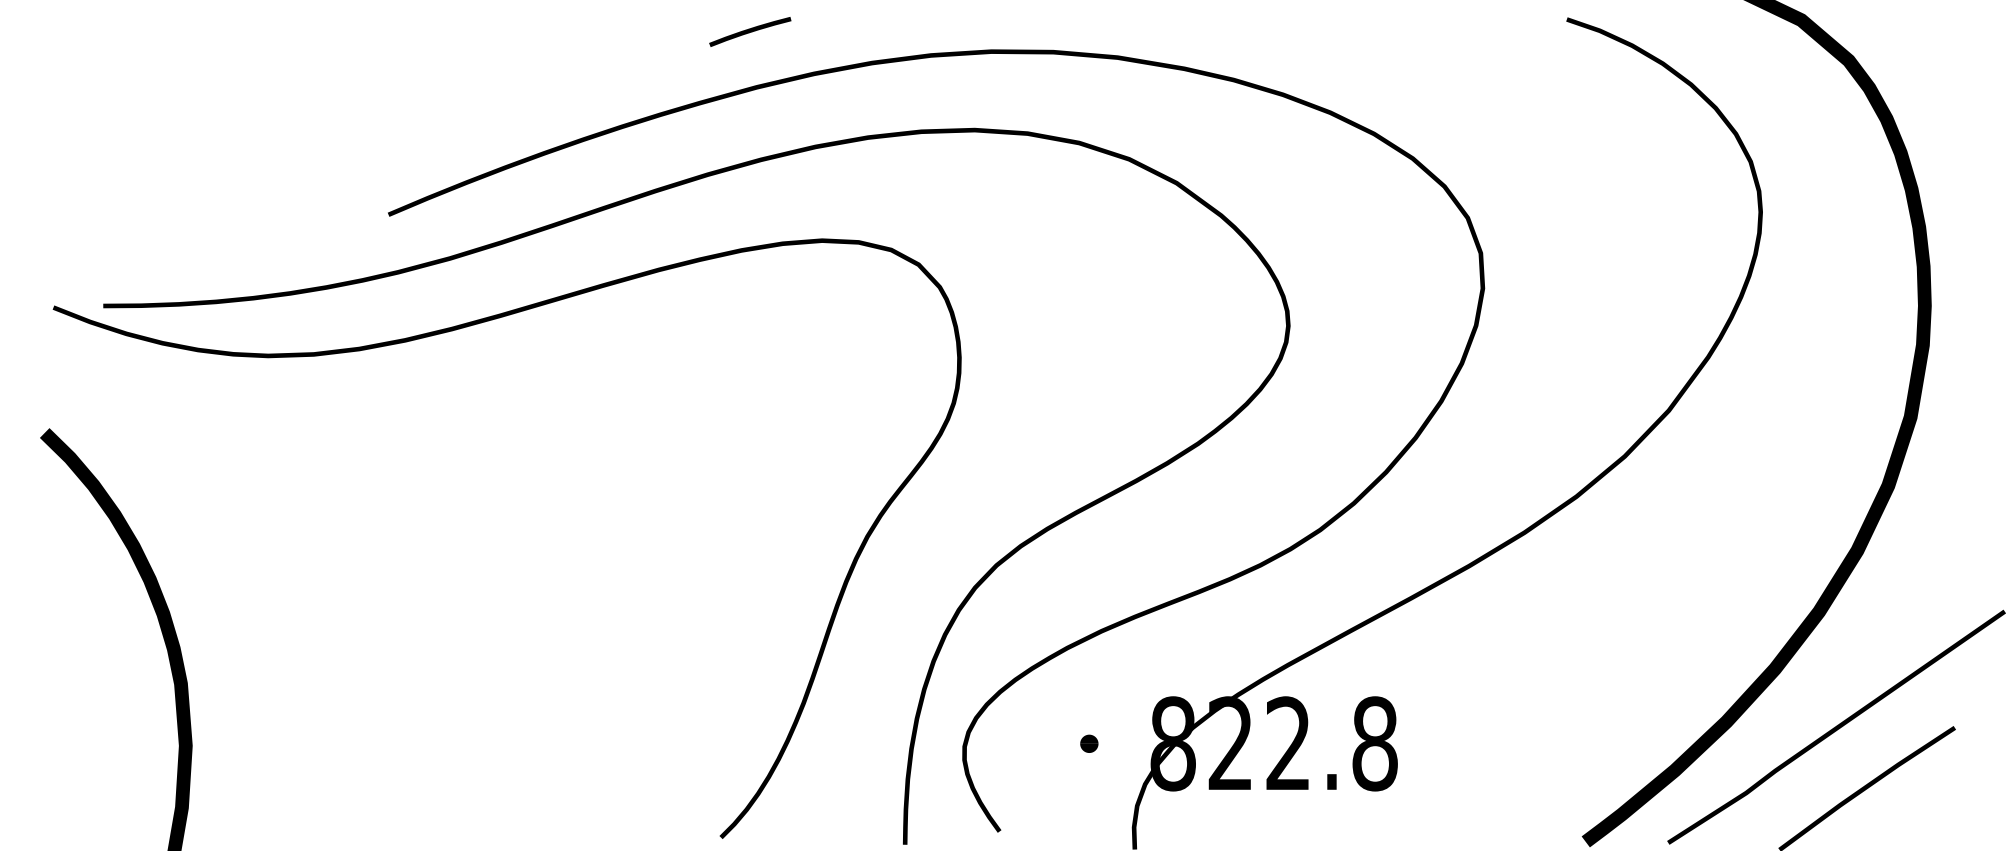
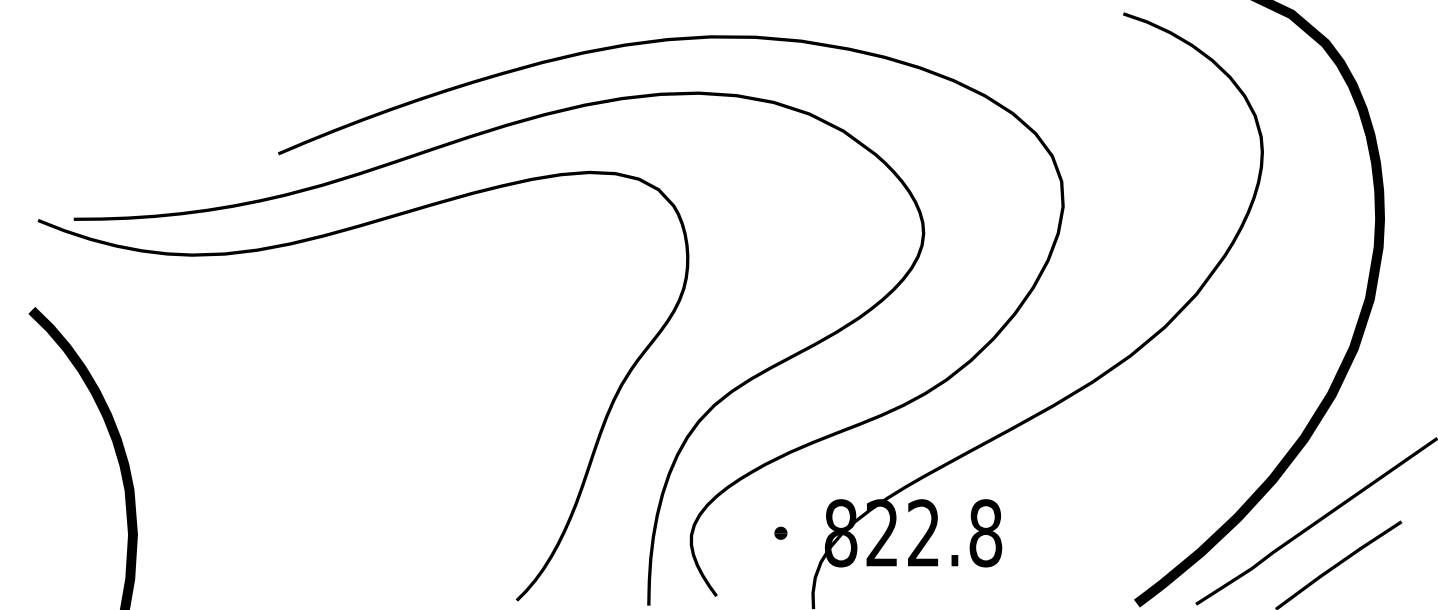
curve: (750, 31) -> (537, 22), removed

